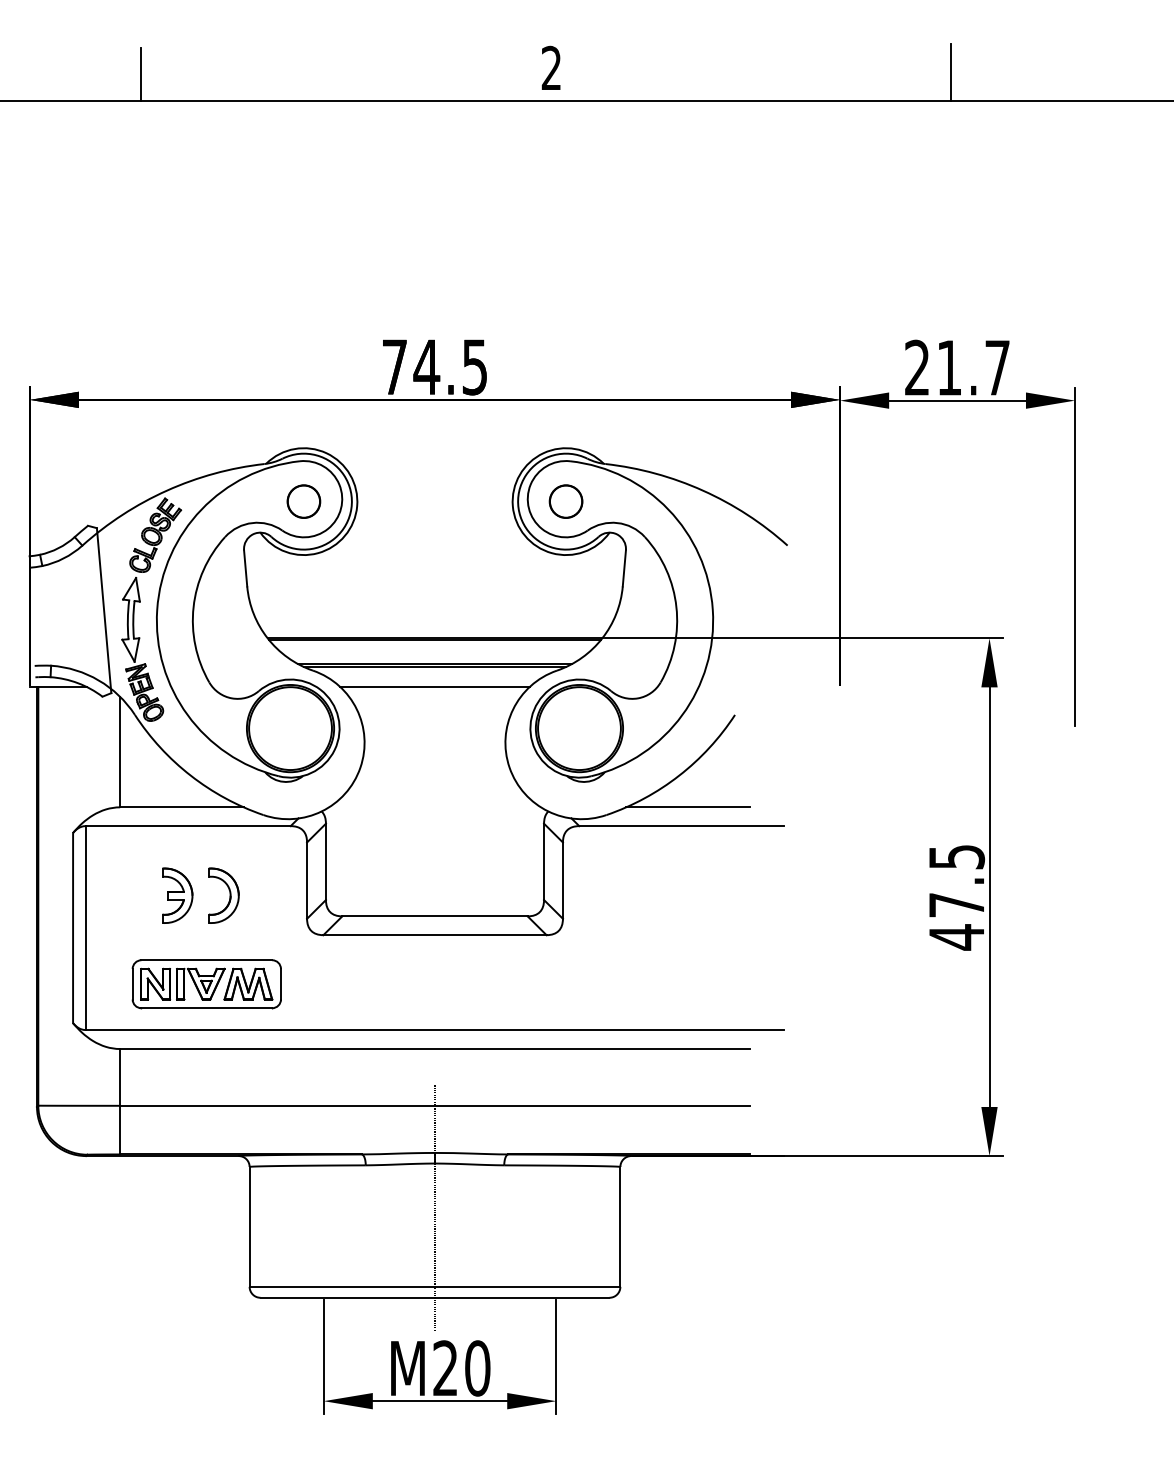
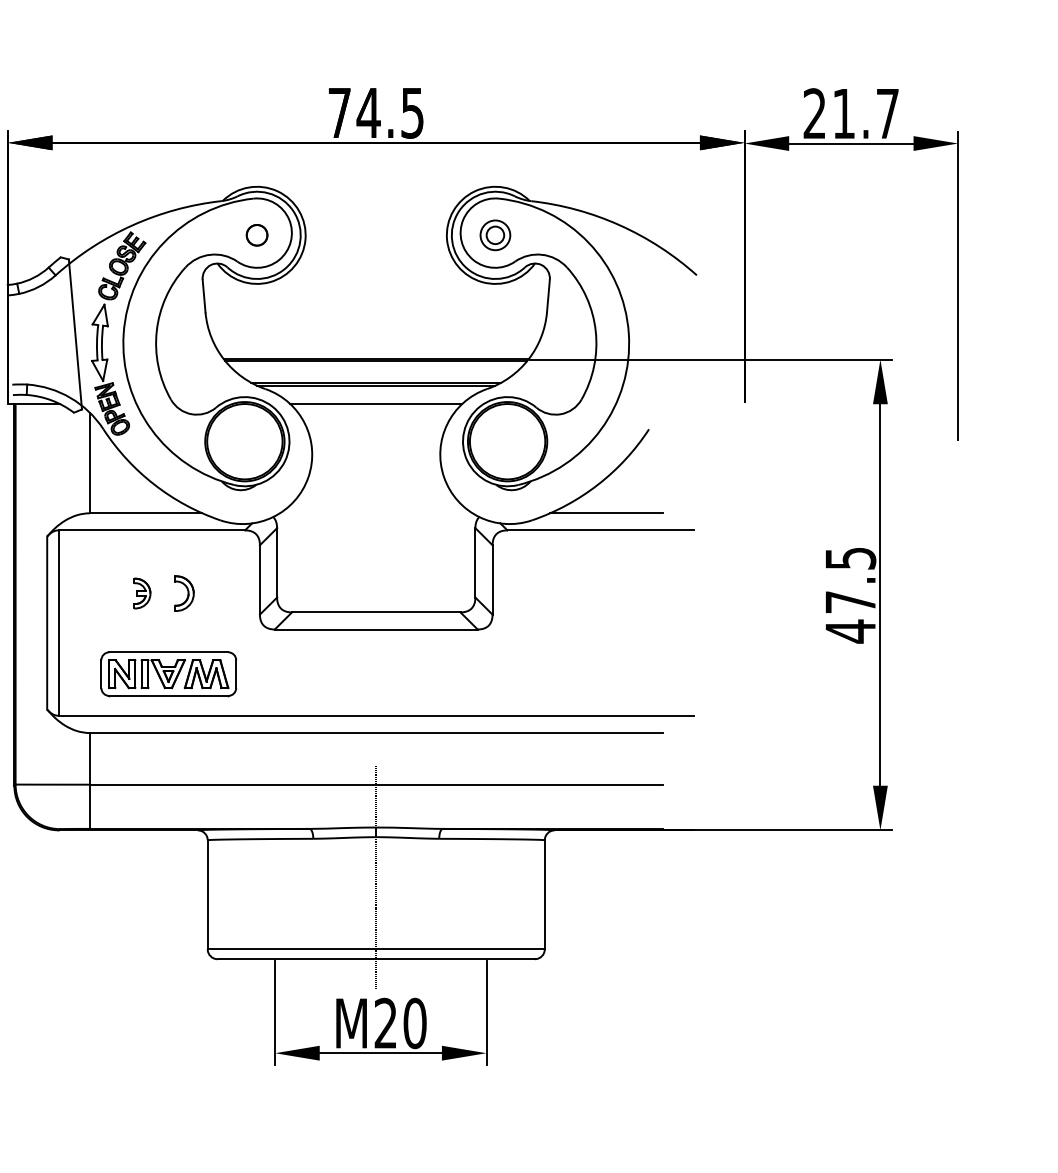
part: (303, 501) -> (256, 235), size x0.7
circle: (566, 501) -> (495, 235), size x0.6
part: (177, 895) -> (142, 593), size x0.6
part: (223, 895) -> (183, 593), size x0.7

